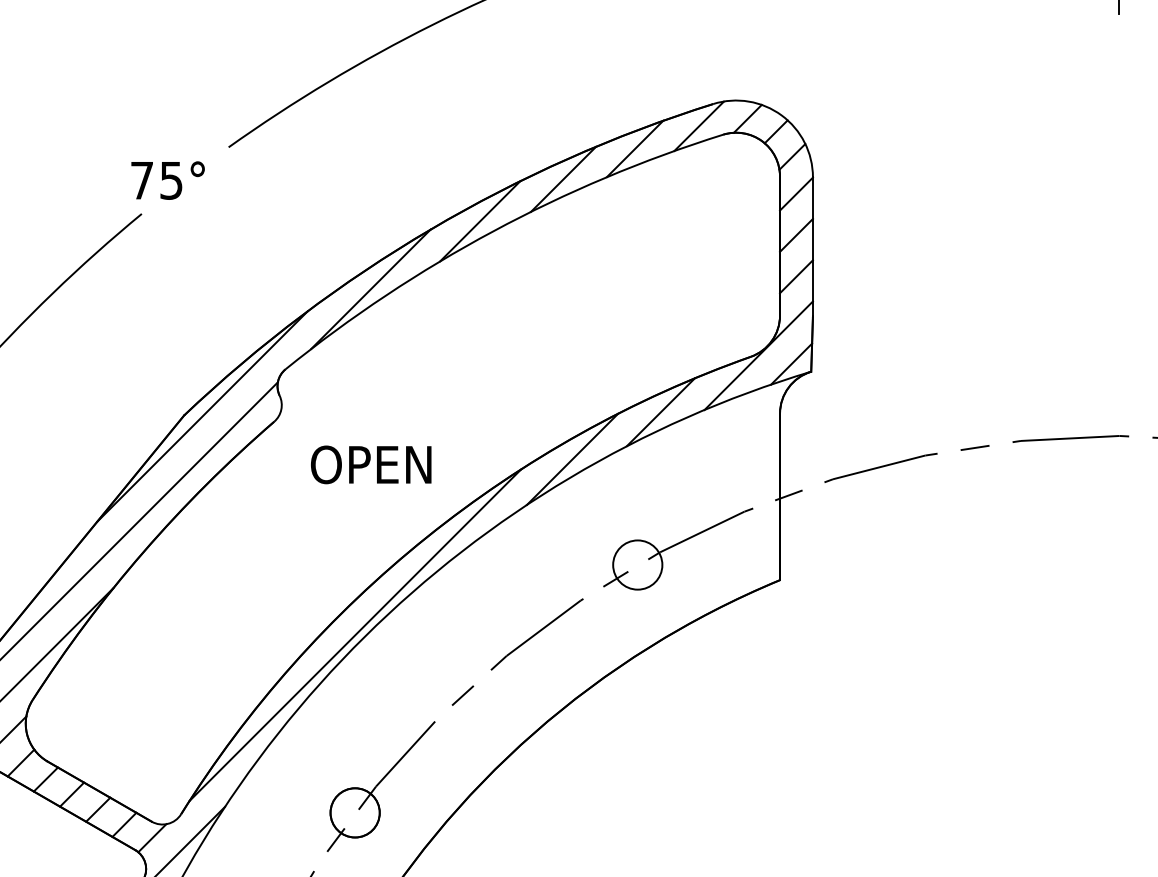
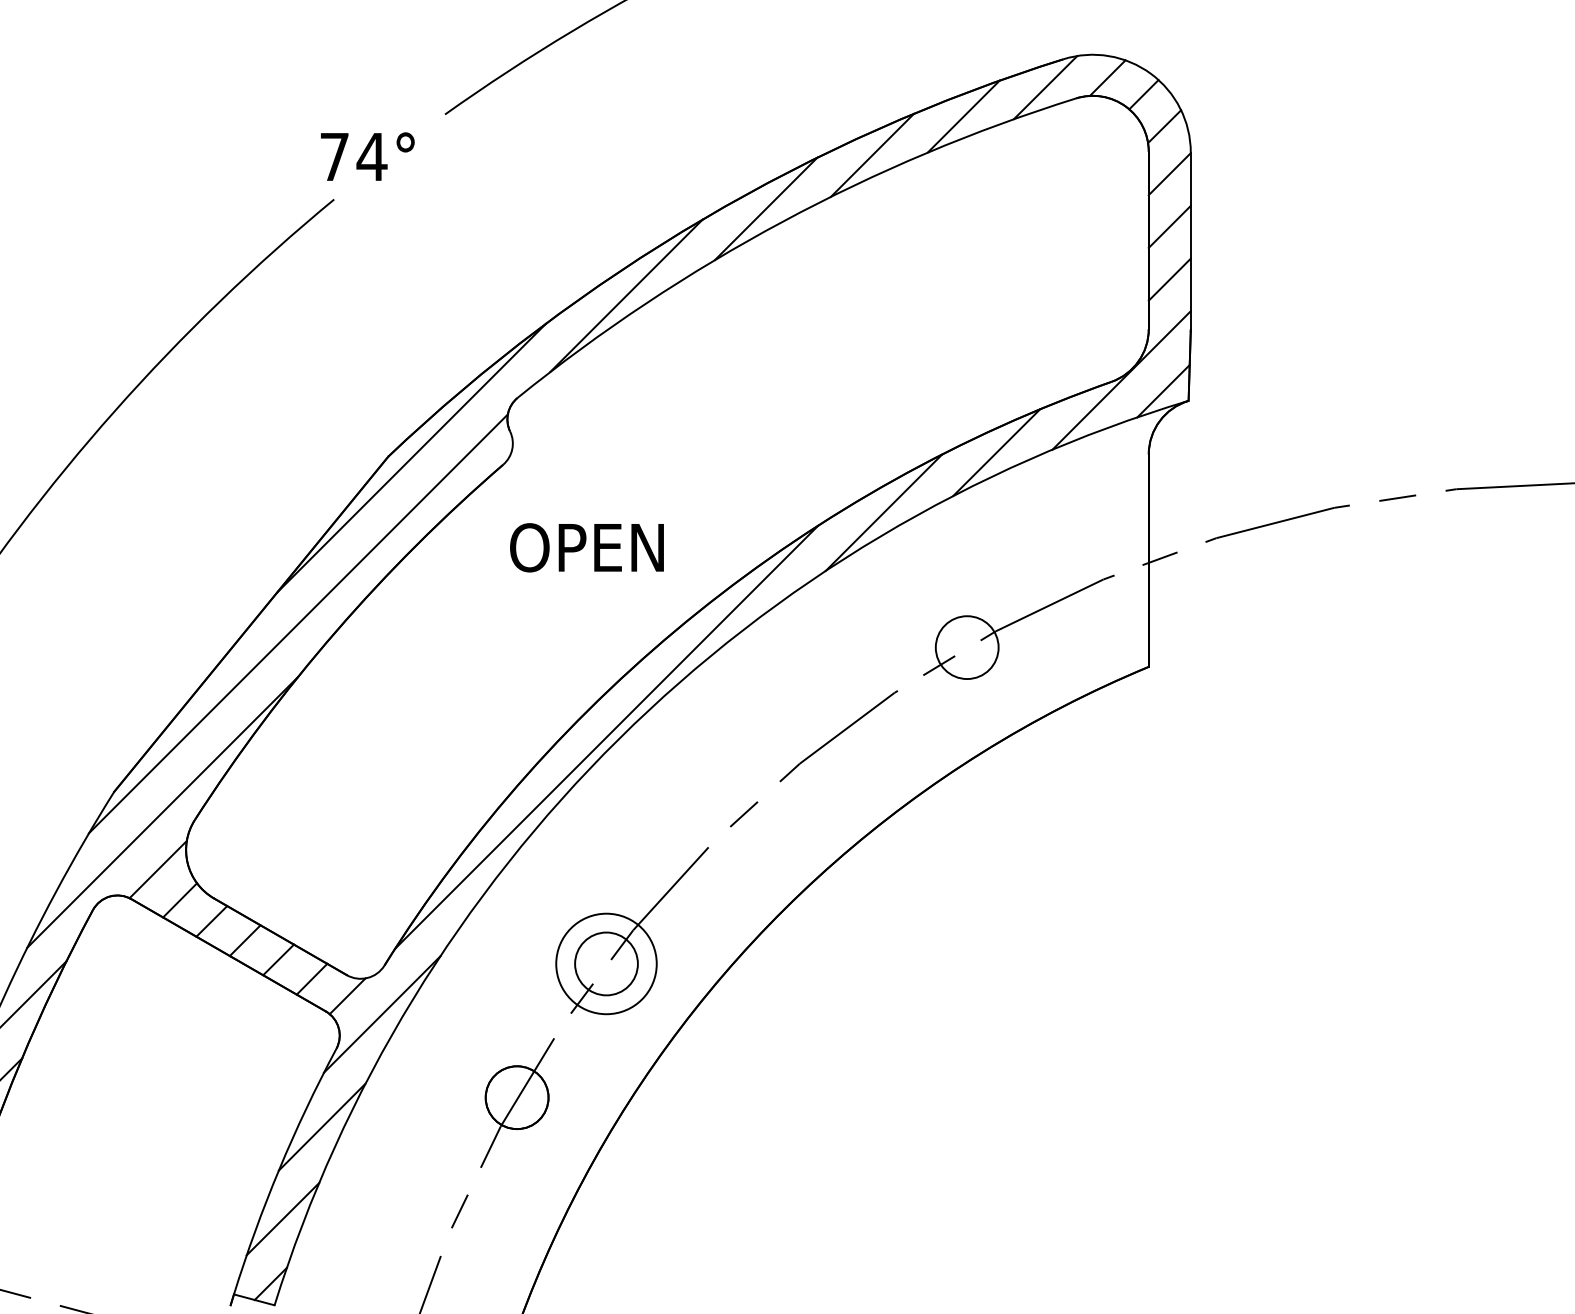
text: (171, 181) -> (371, 157), 75° -> 74°
text: (370, 464) -> (586, 547), moved
circle: (355, 812) -> (606, 963), size x1.6

